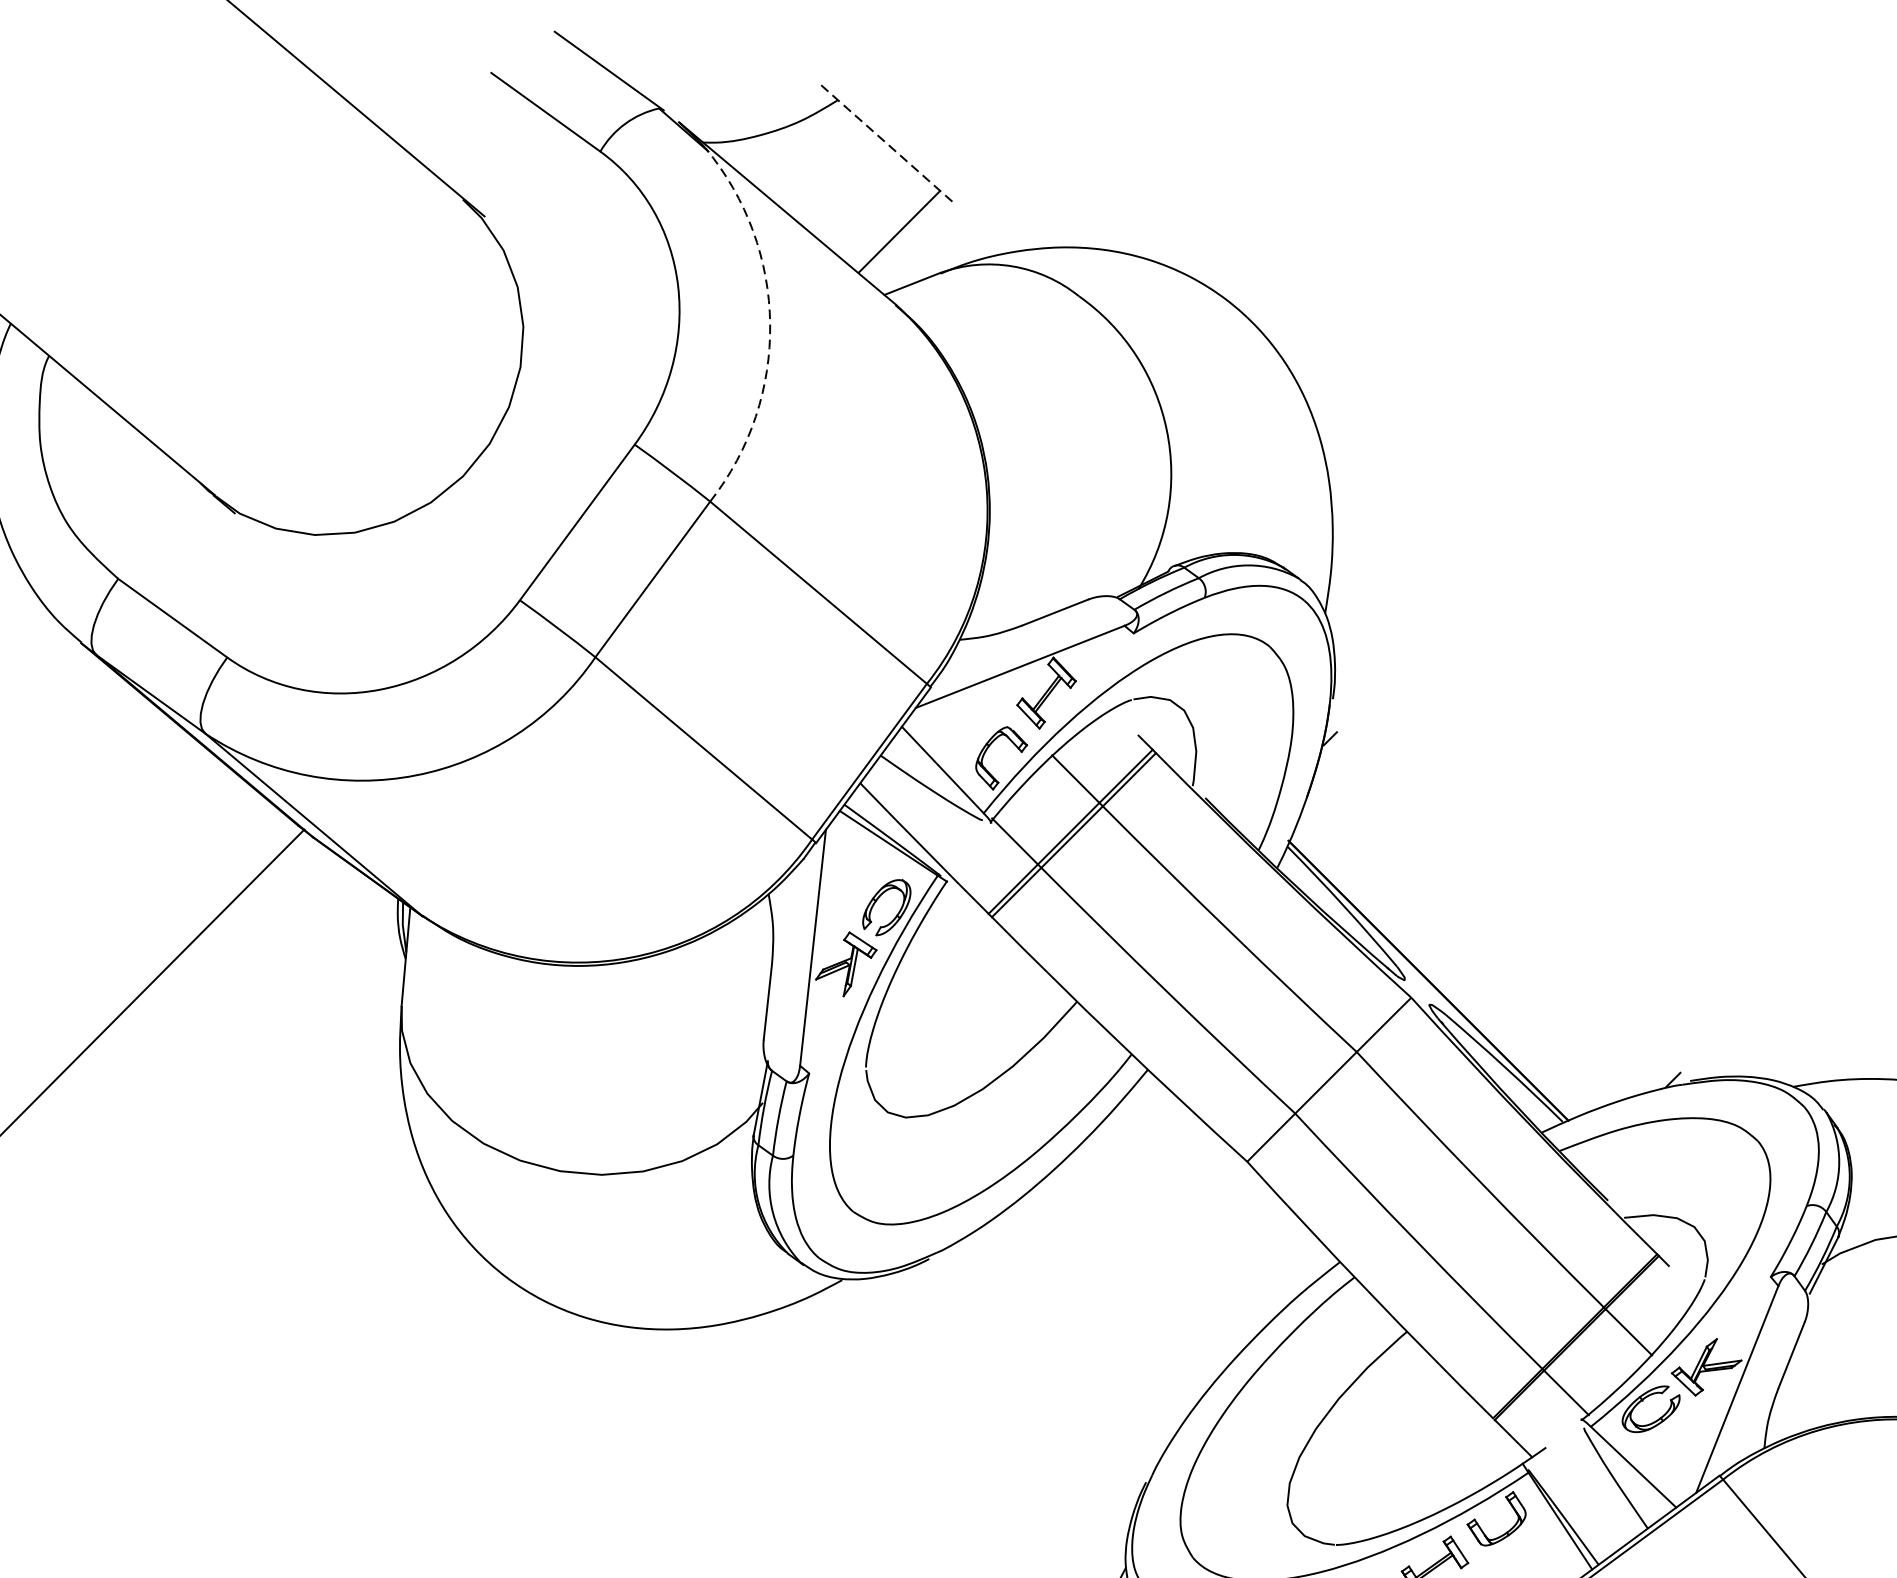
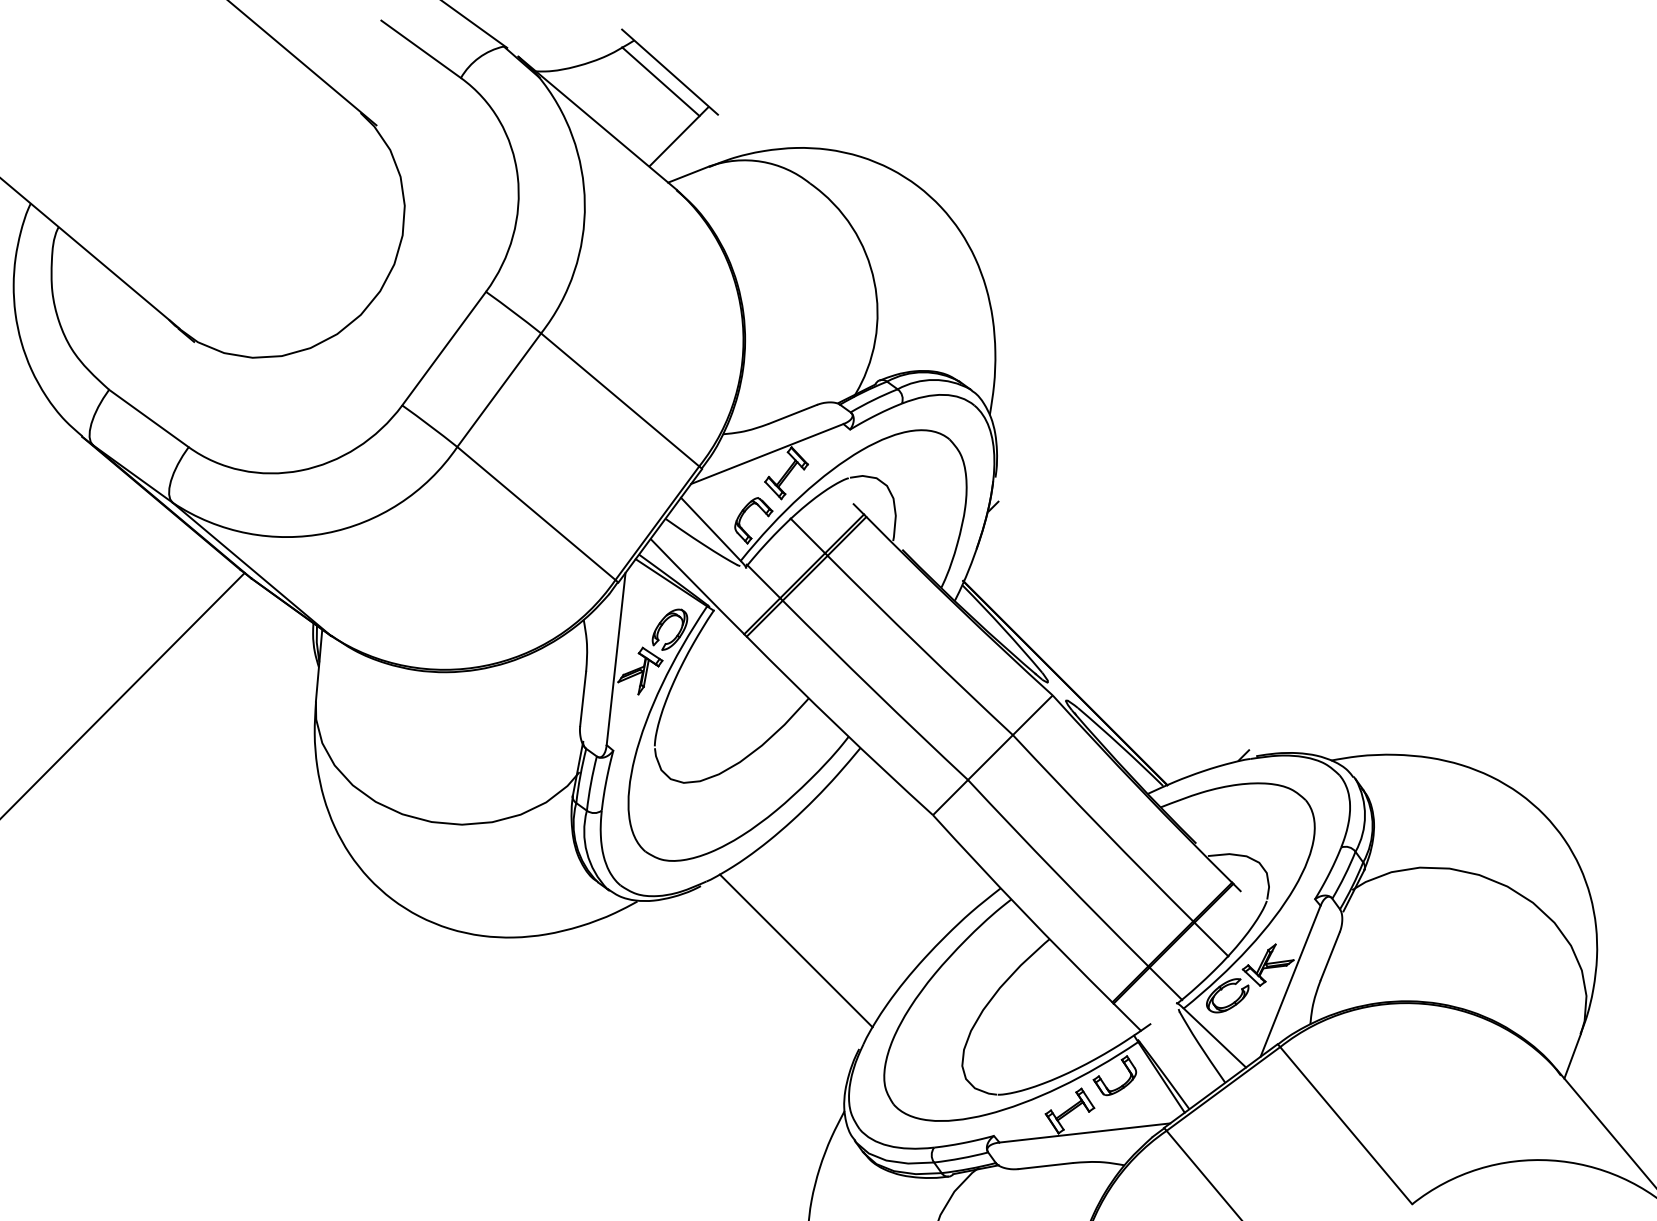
line: (887, 144) -> (670, 72), dashed -> solid
line: (873, 156) -> (660, 81), added
arc: (769, 323) -> (584, 203), dashed -> solid
line: (1058, 1347) -> (795, 950), added

